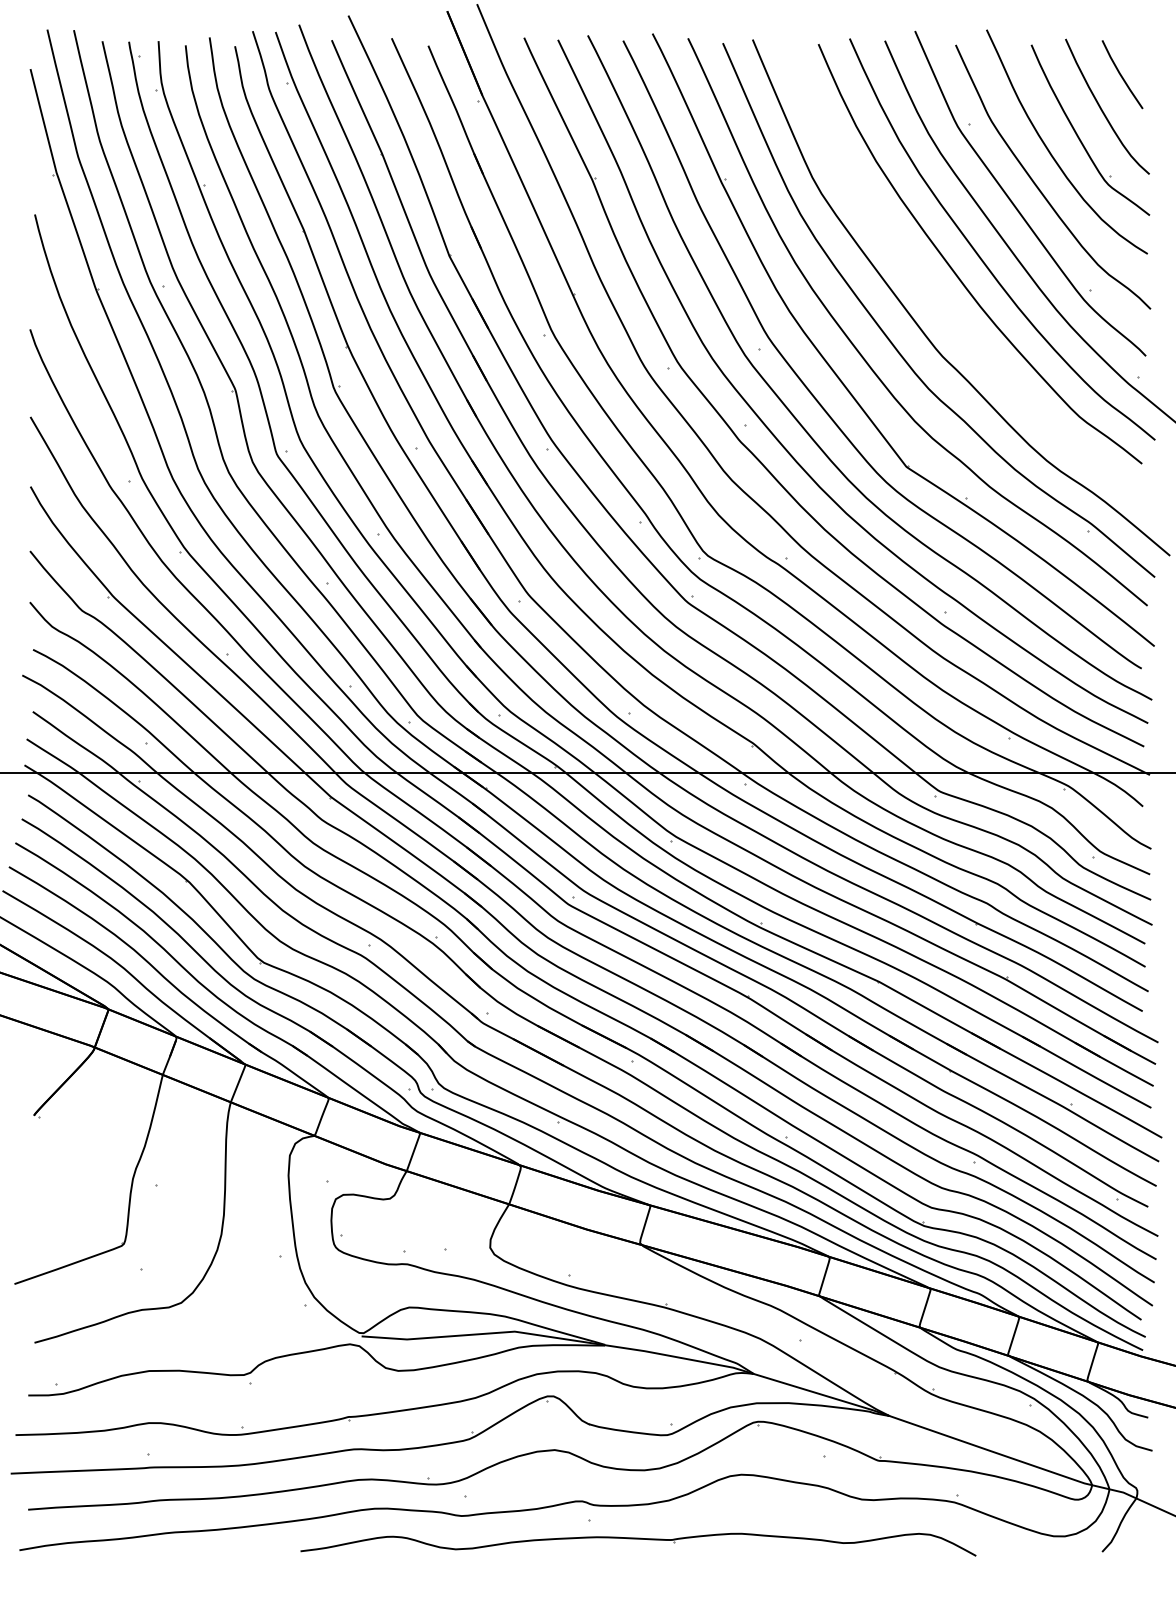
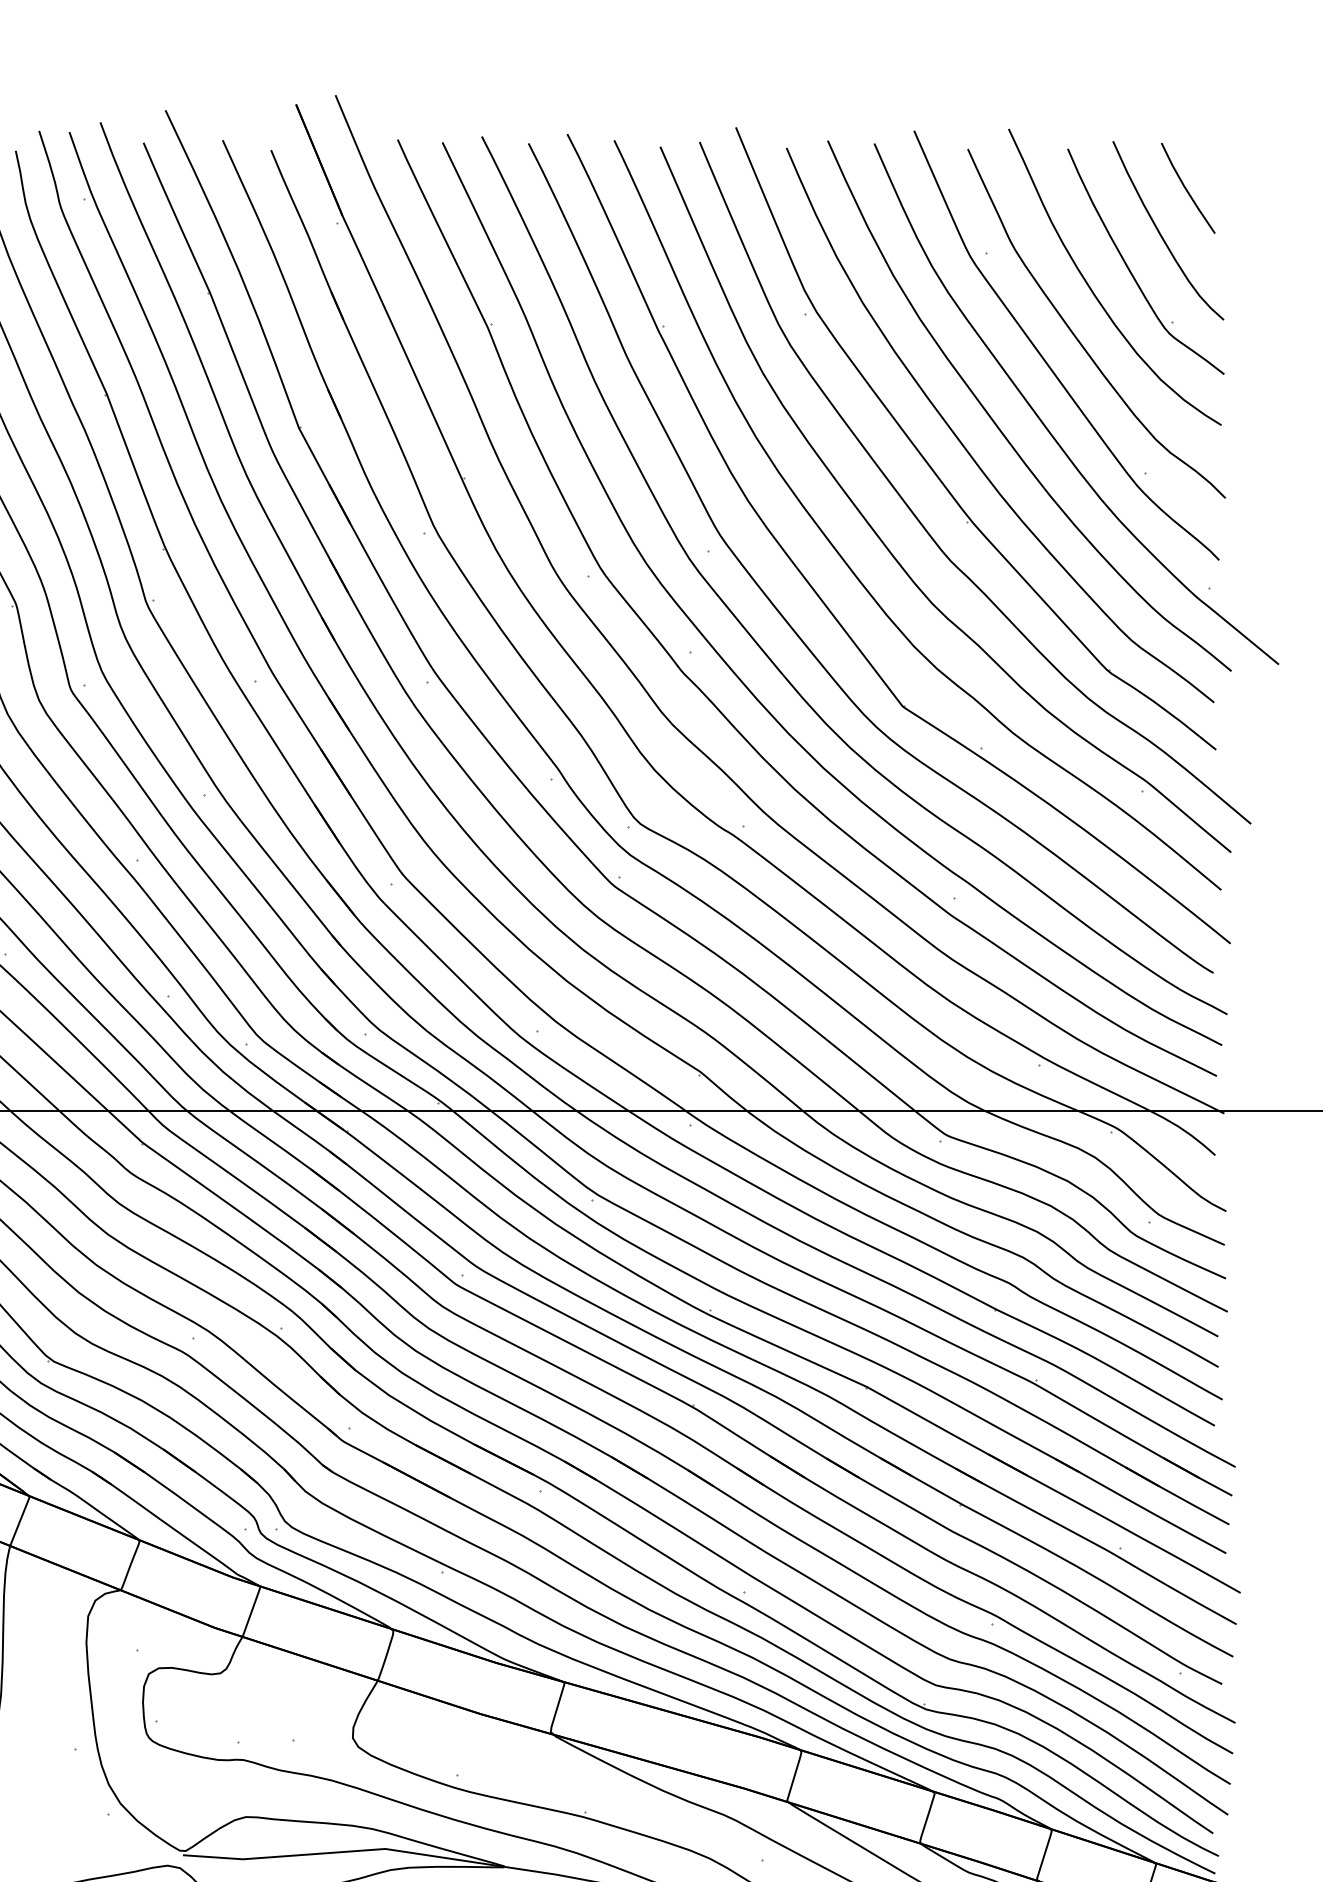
part: (929, 286) -> (933, 468), added

